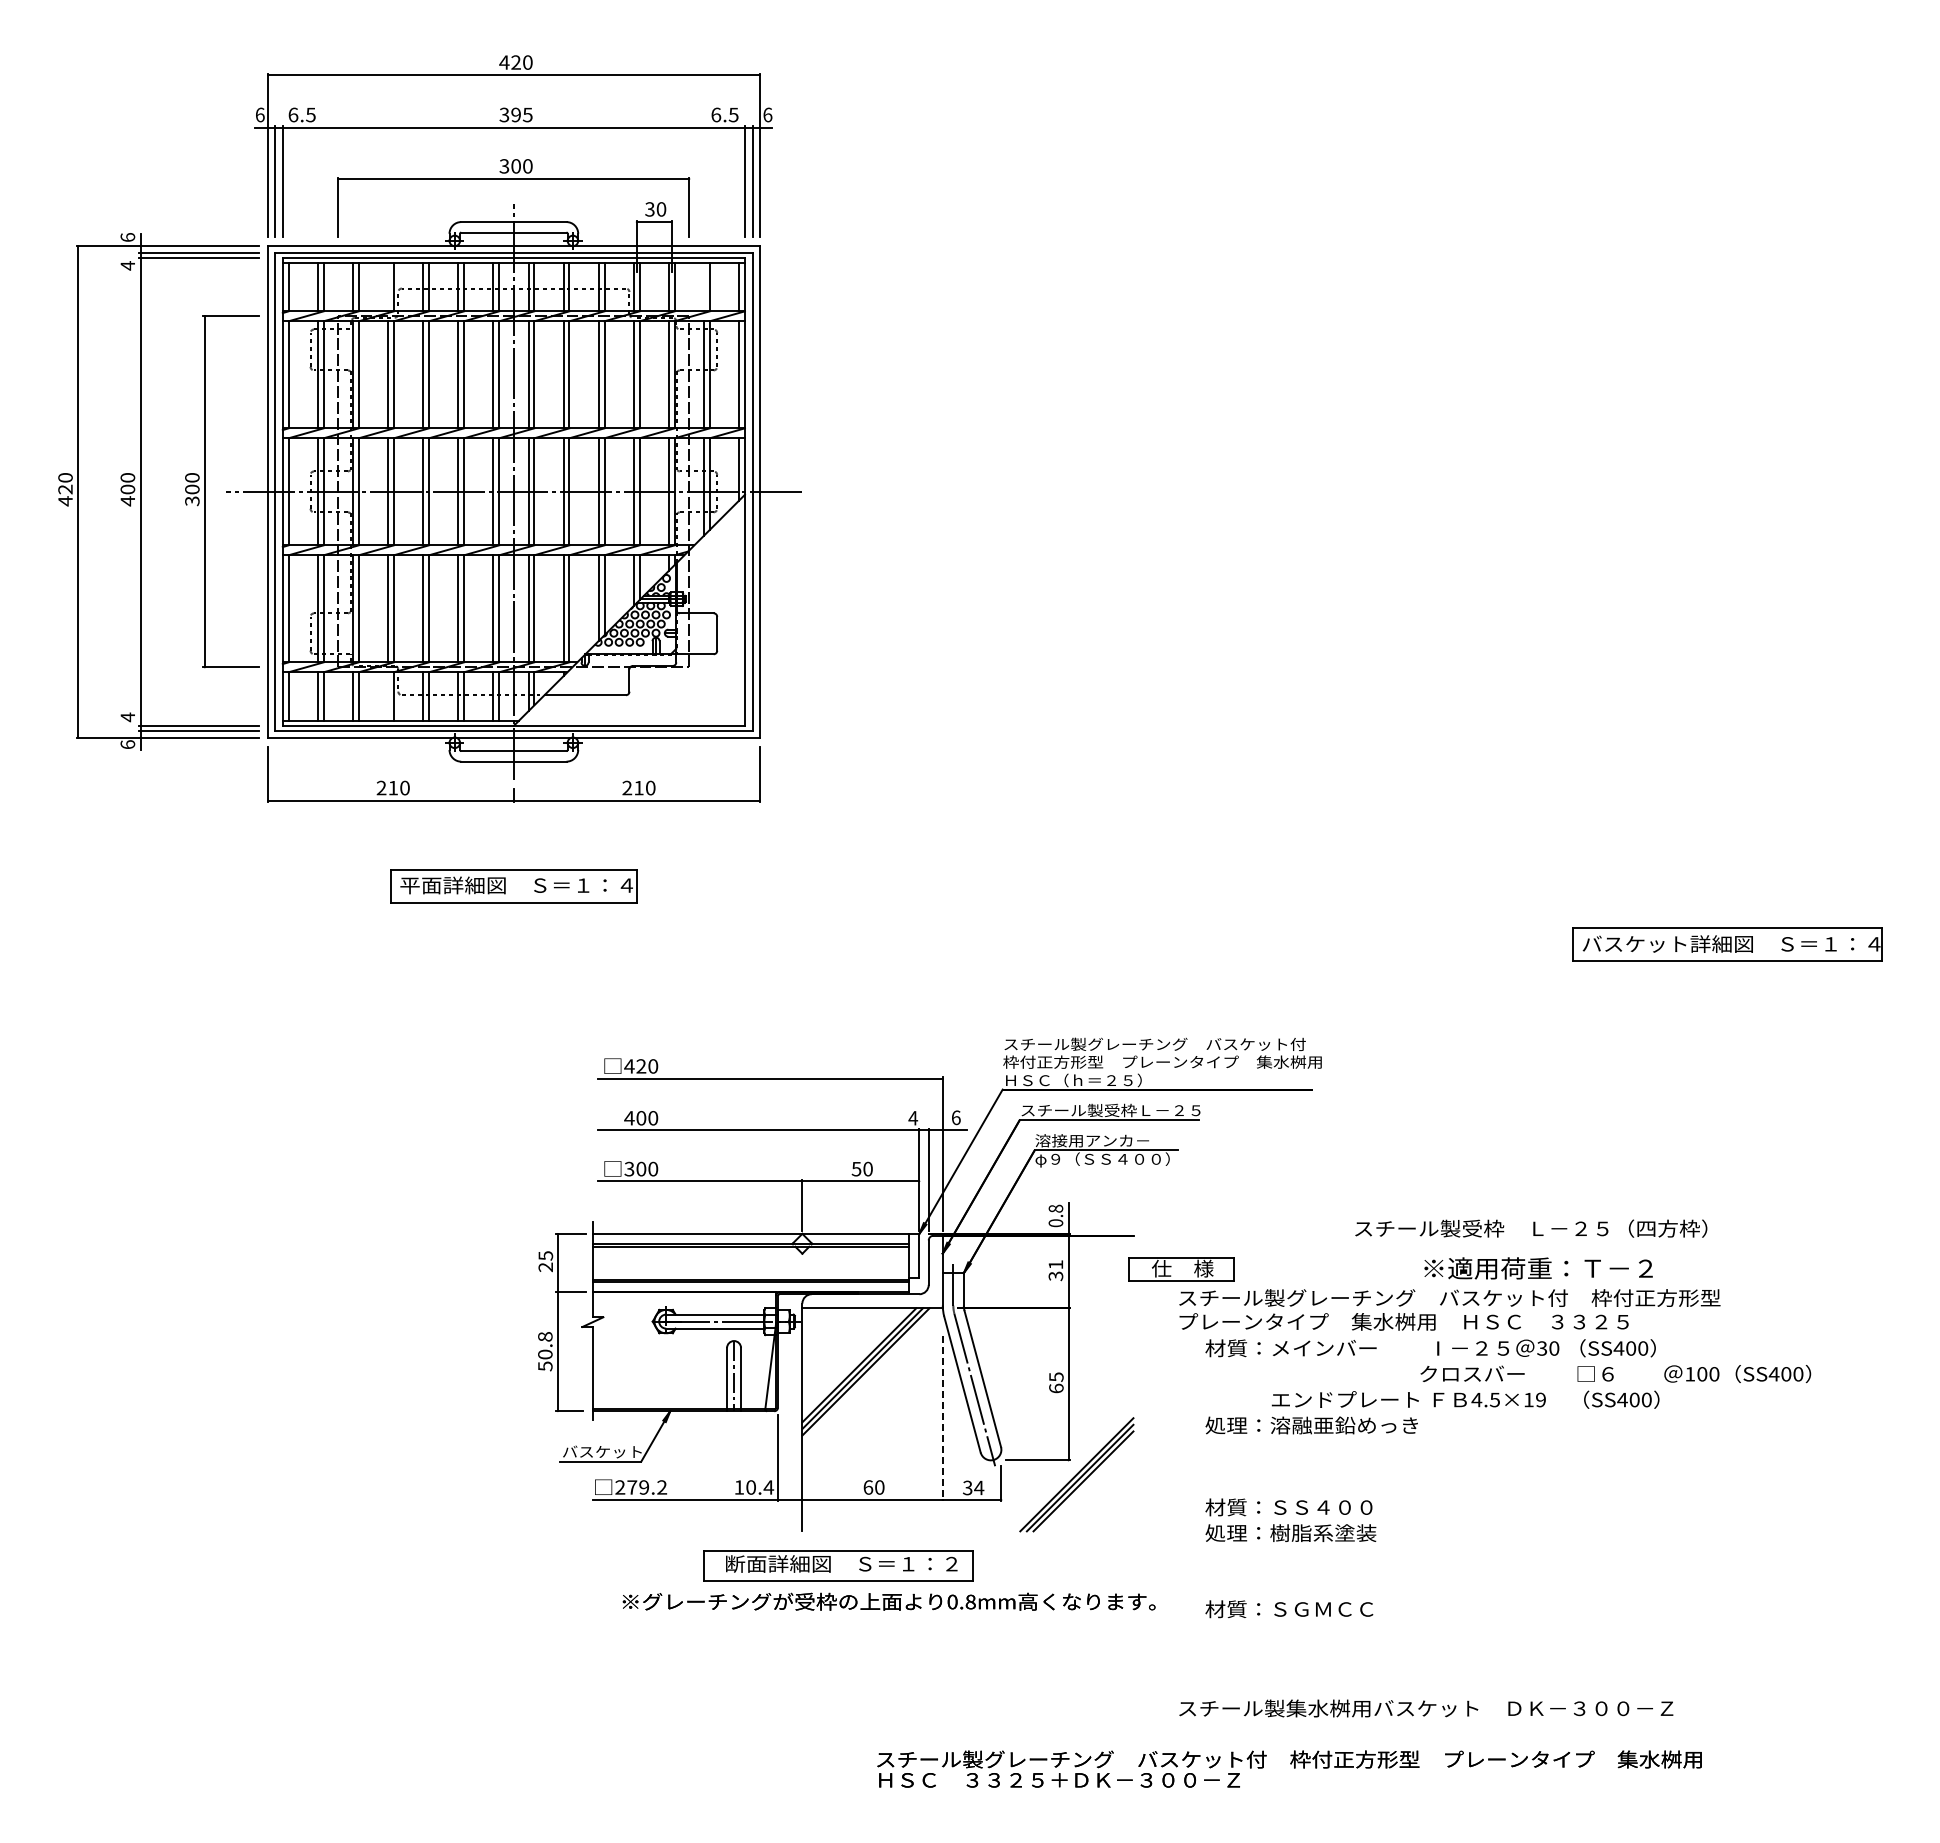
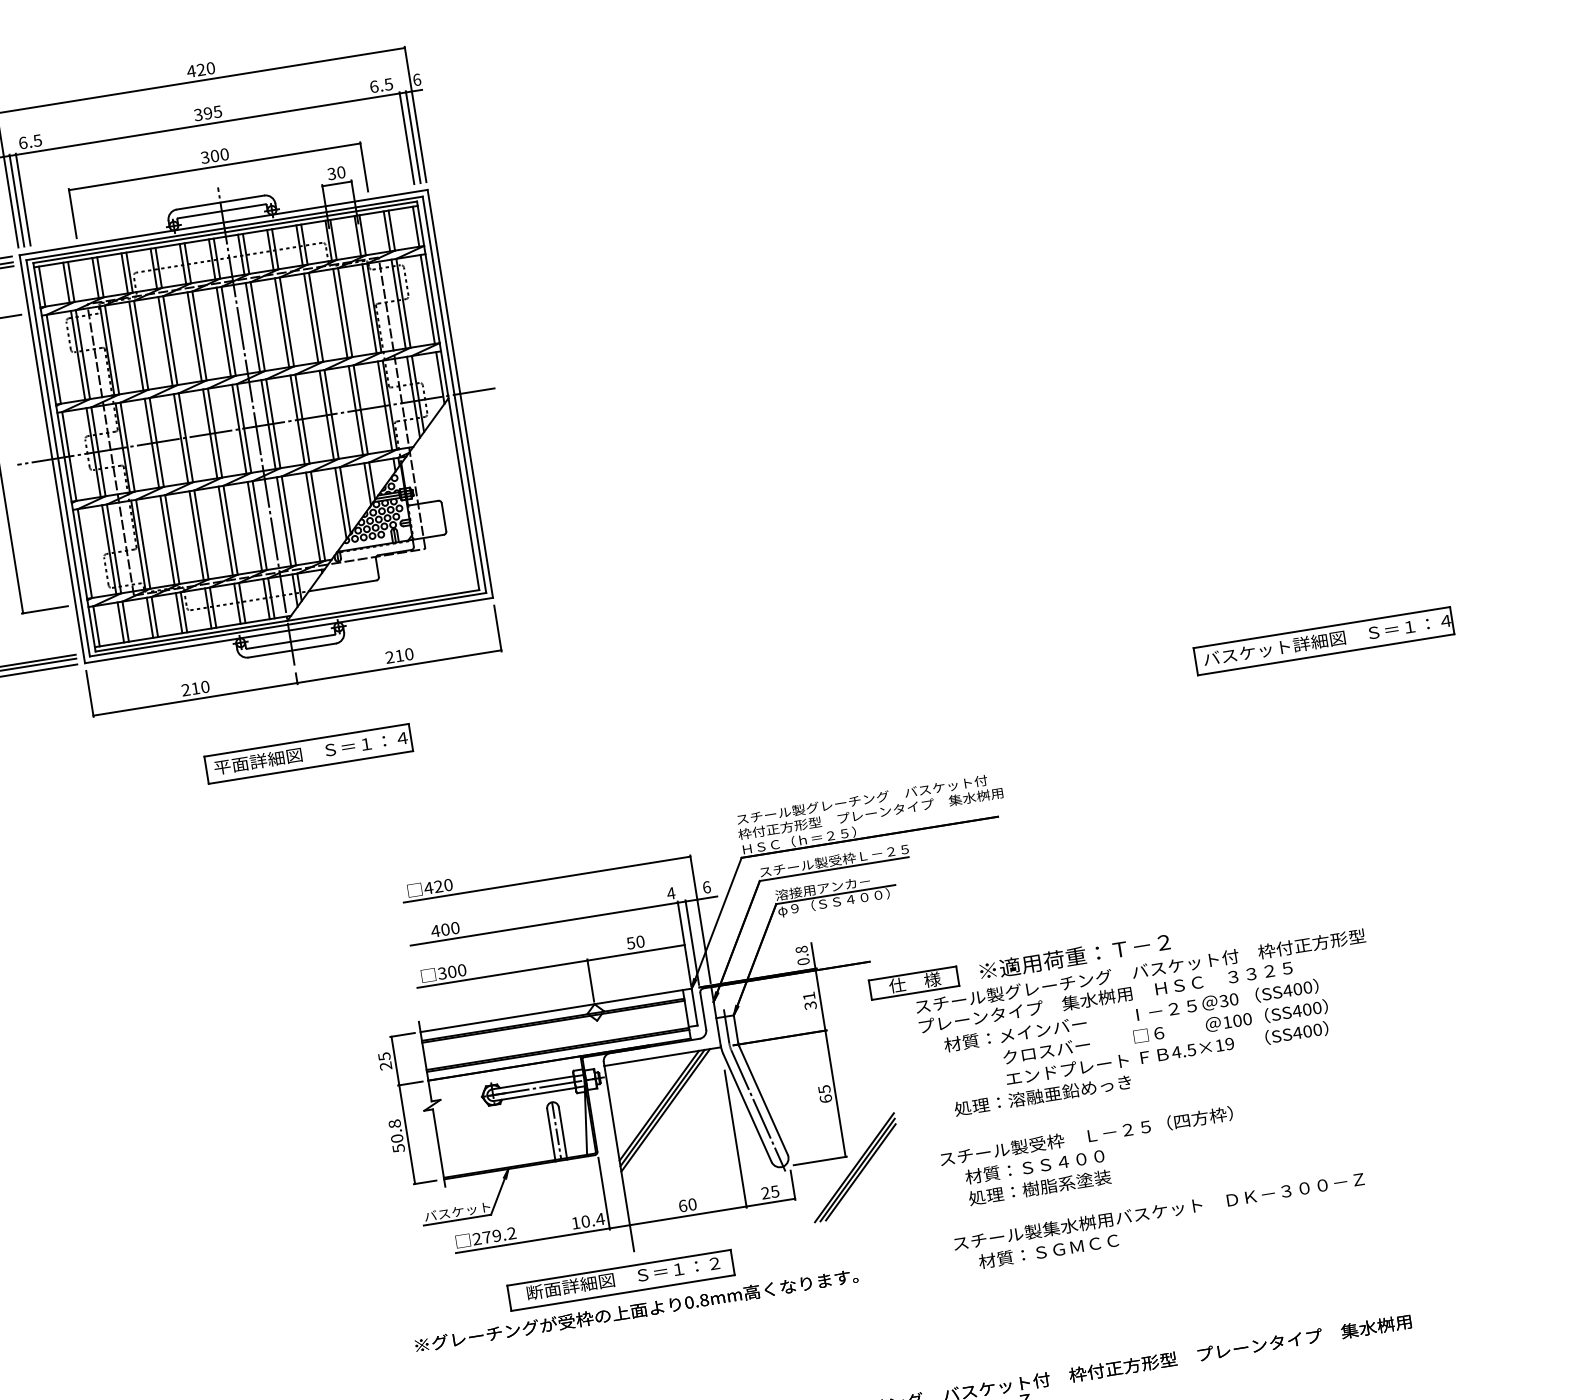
line: (388, 287) -> (125, 273), added
line: (704, 287) -> (387, 231), added
line: (388, 696) -> (179, 613), added
text: (1531, 1228) -> (1086, 1136), moved
text: (1538, 1268) -> (1074, 956), moved
text: (1615, 1374) -> (1165, 1032), moved
line: (942, 1418) -> (735, 1138), dashed -> solid
text: (973, 1487) -> (770, 1192), 34 -> 25
part: (838, 1565) -> (620, 1279), moved
text: (888, 1601) -> (636, 1310), moved
text: (1426, 1708) -> (1159, 1211), moved

